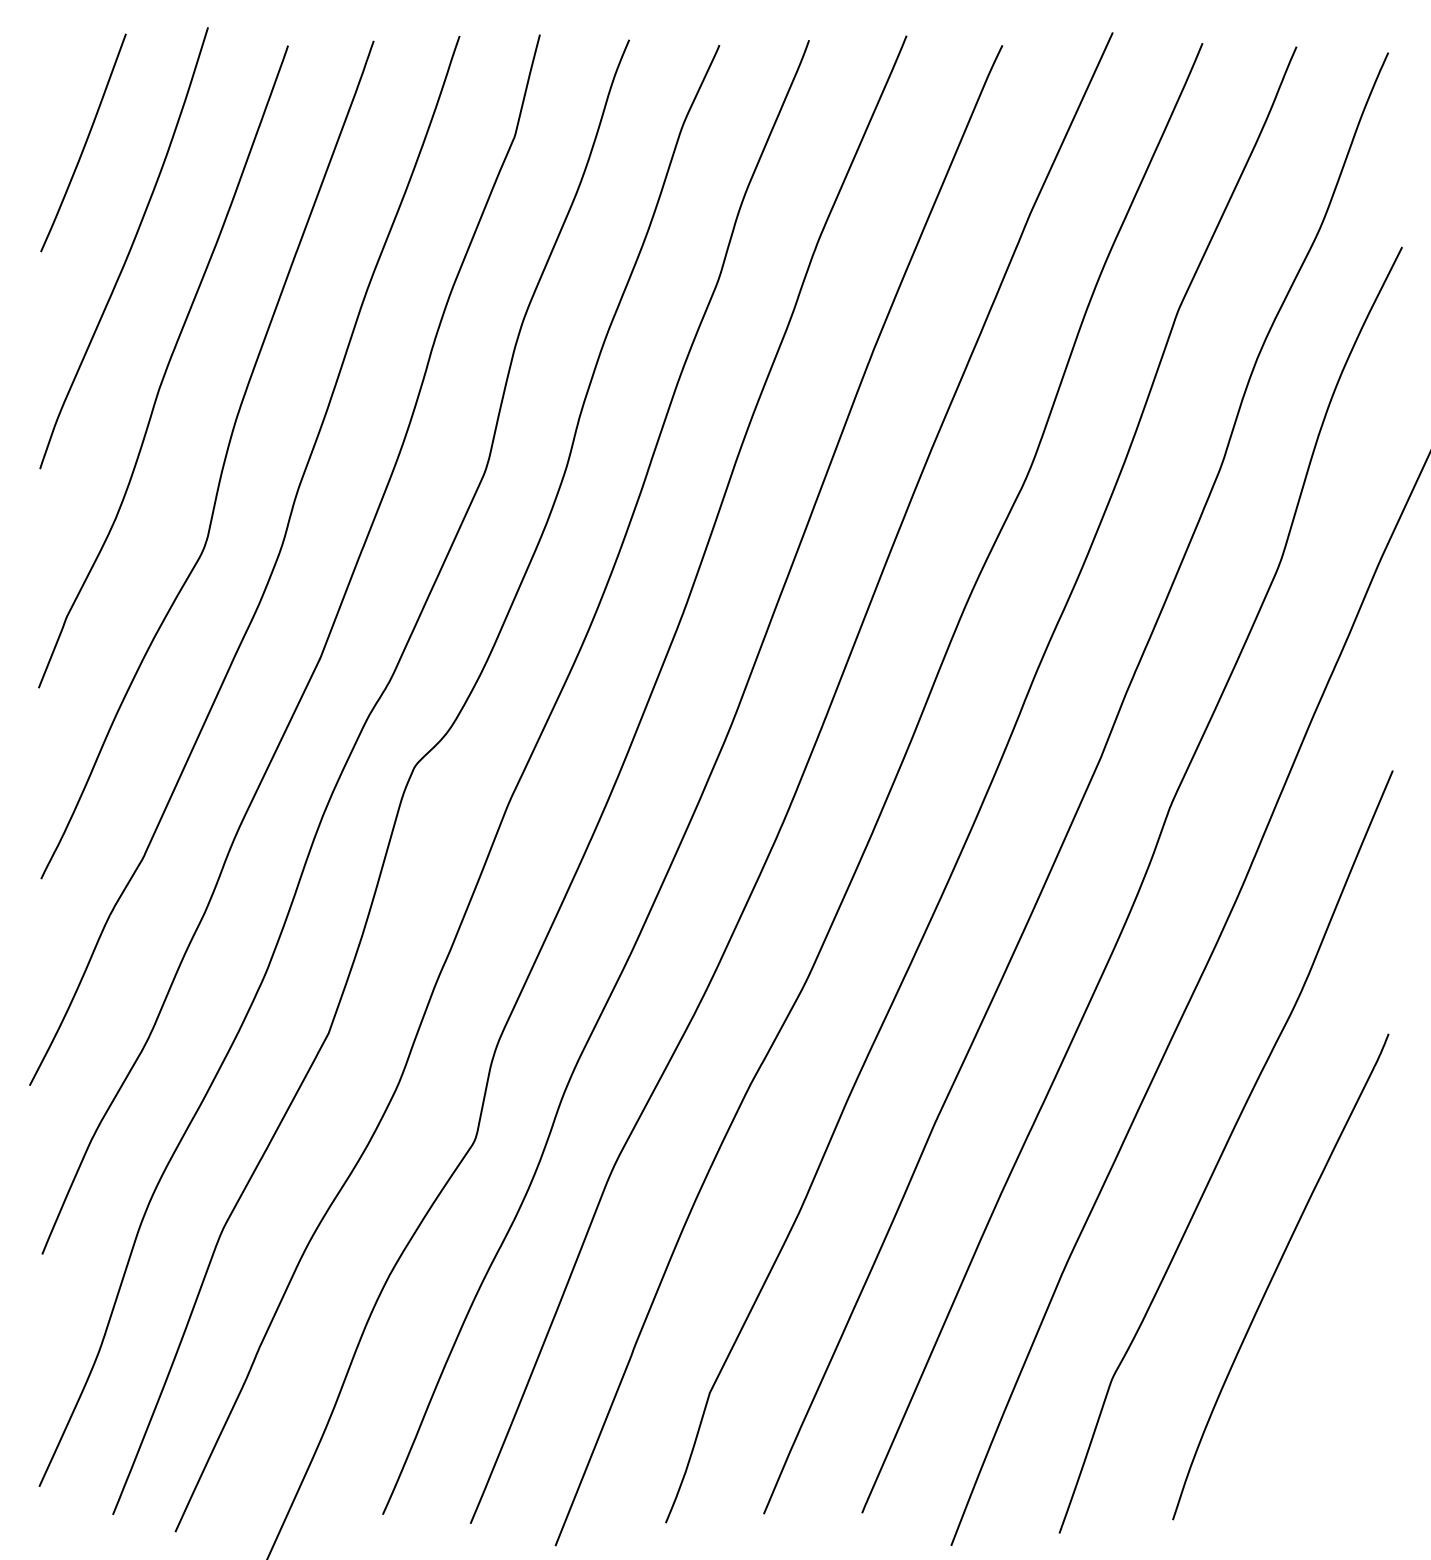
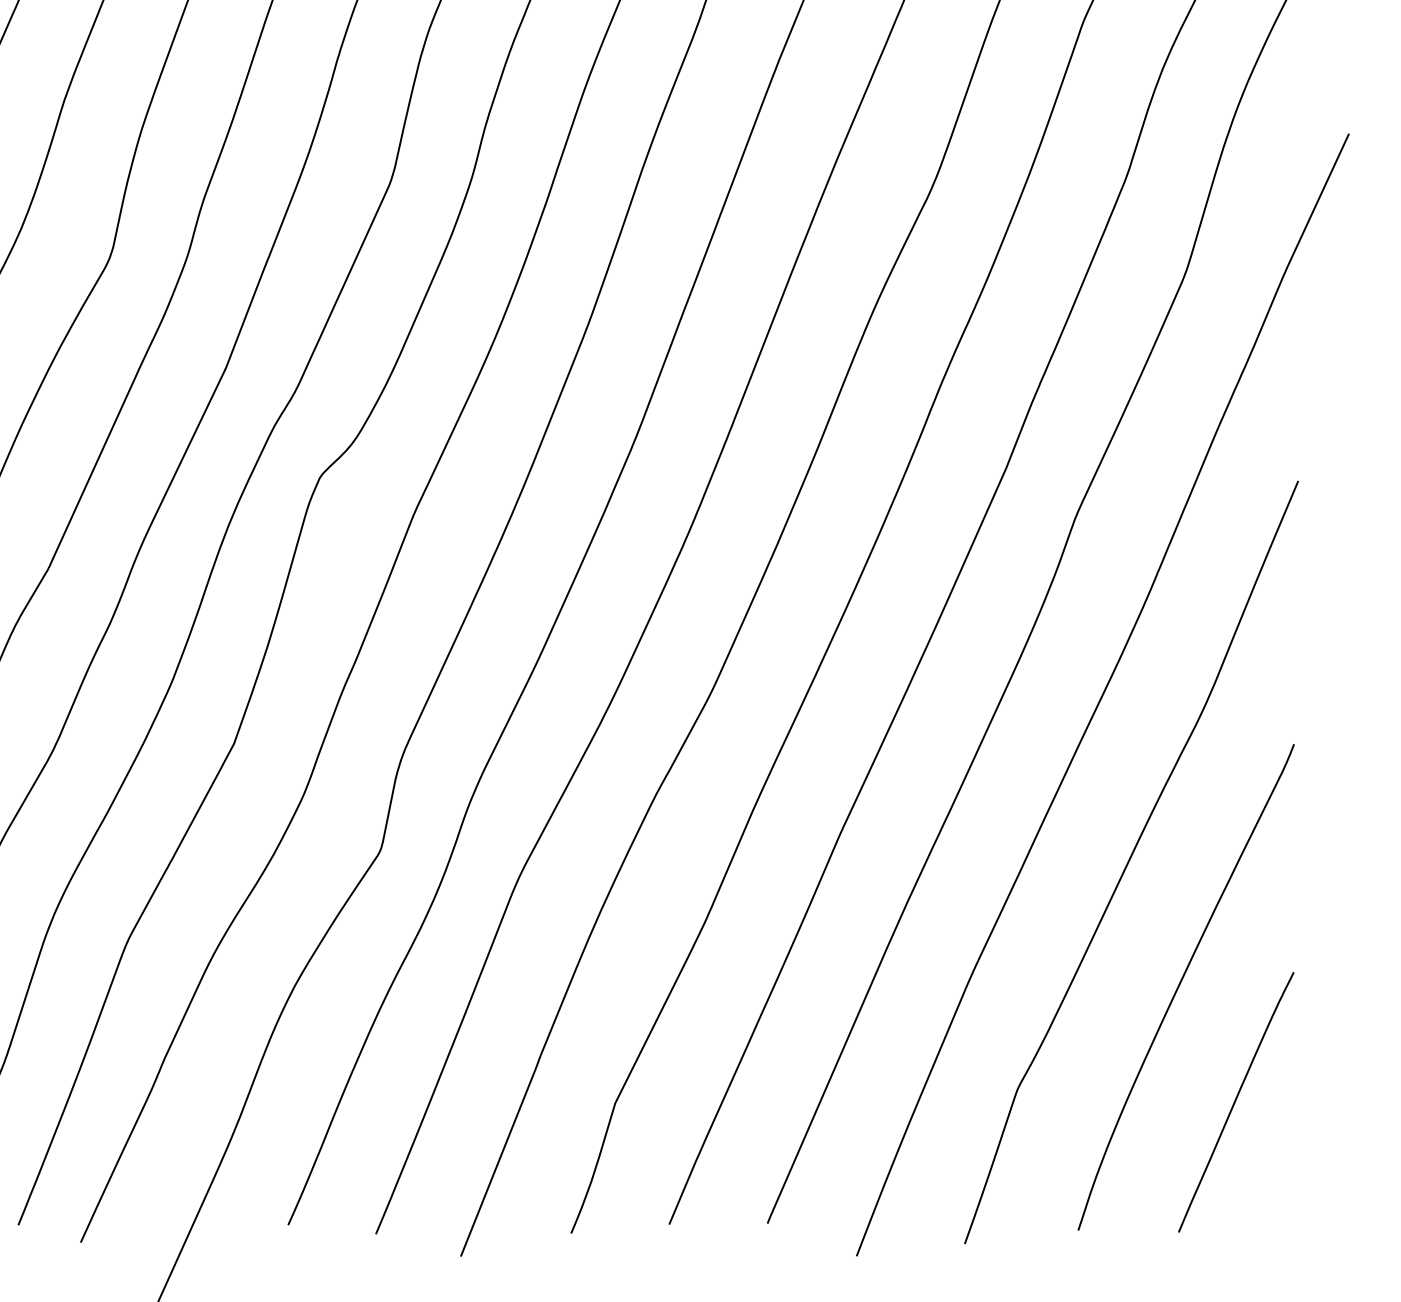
curve: (1330, 1391) -> (1235, 1101), added

